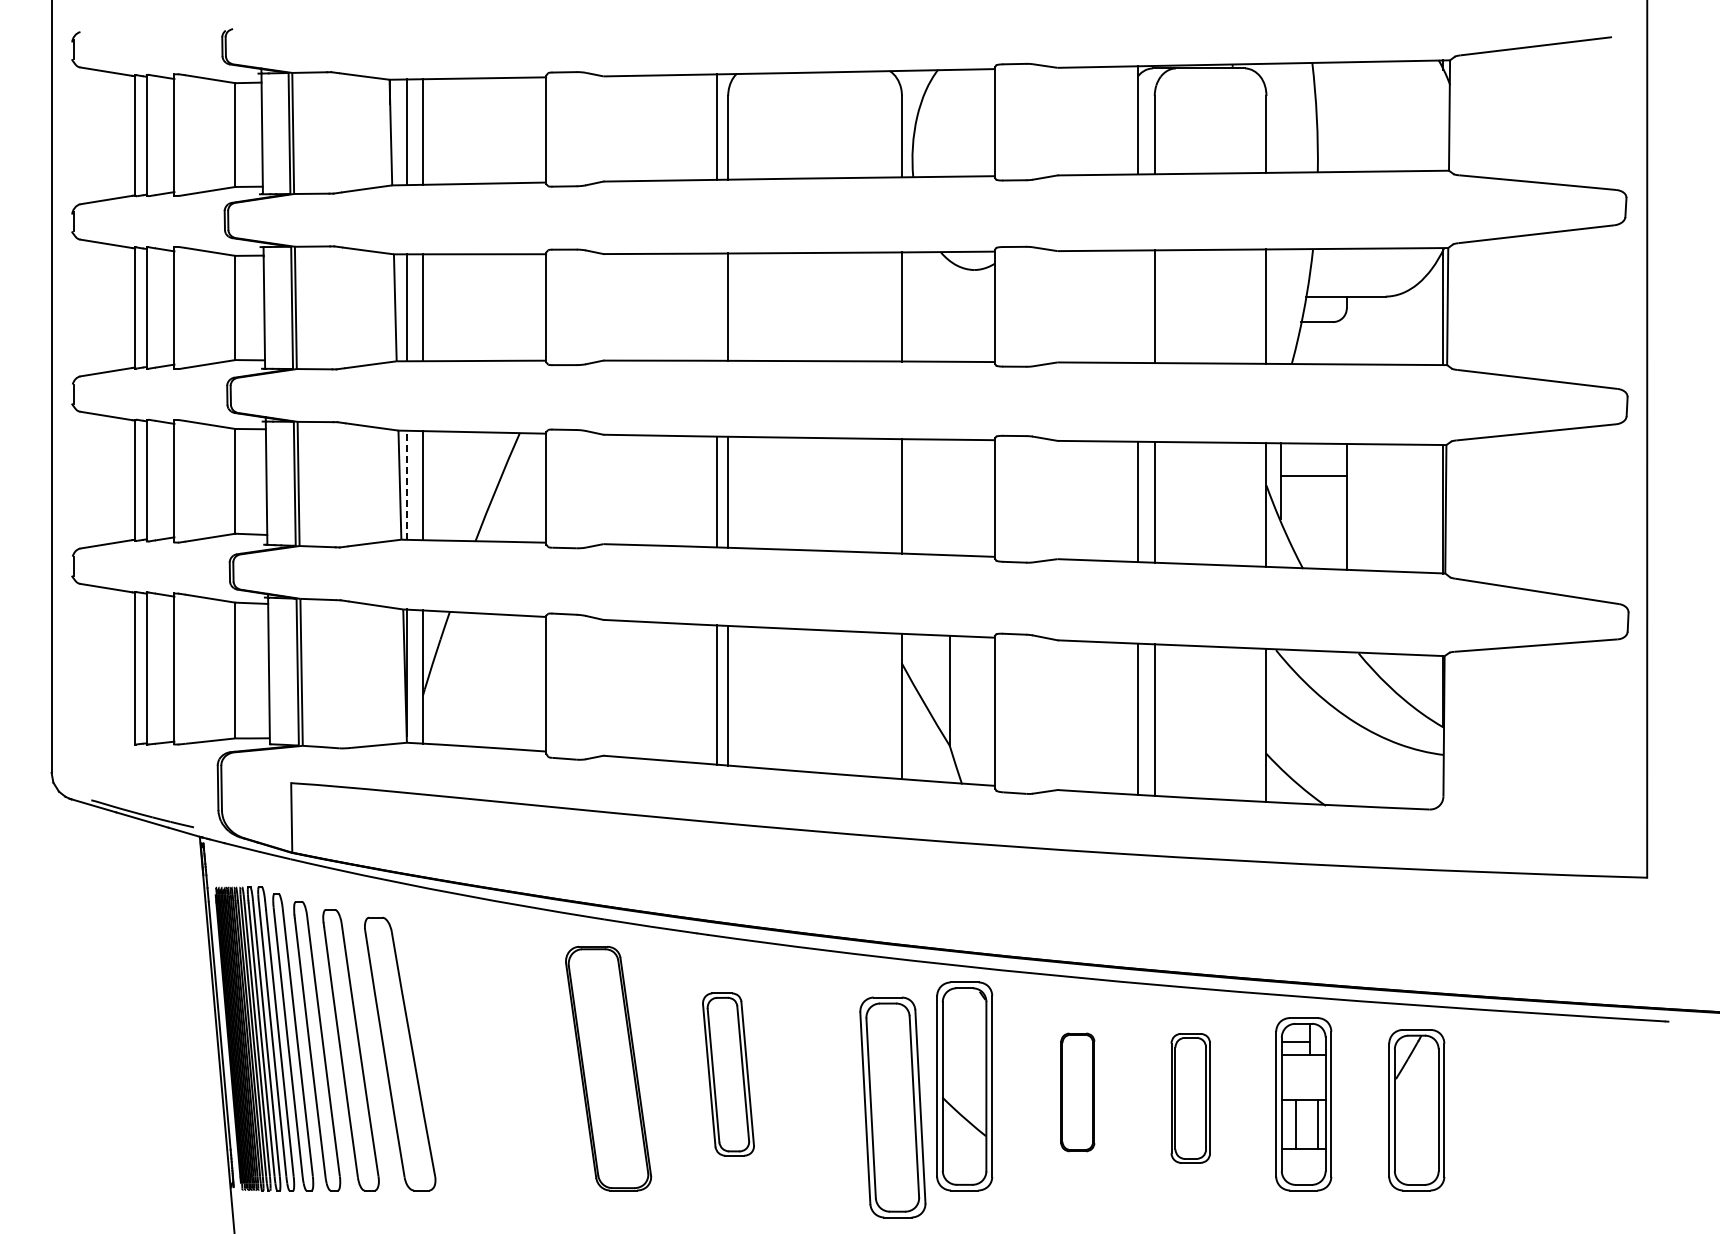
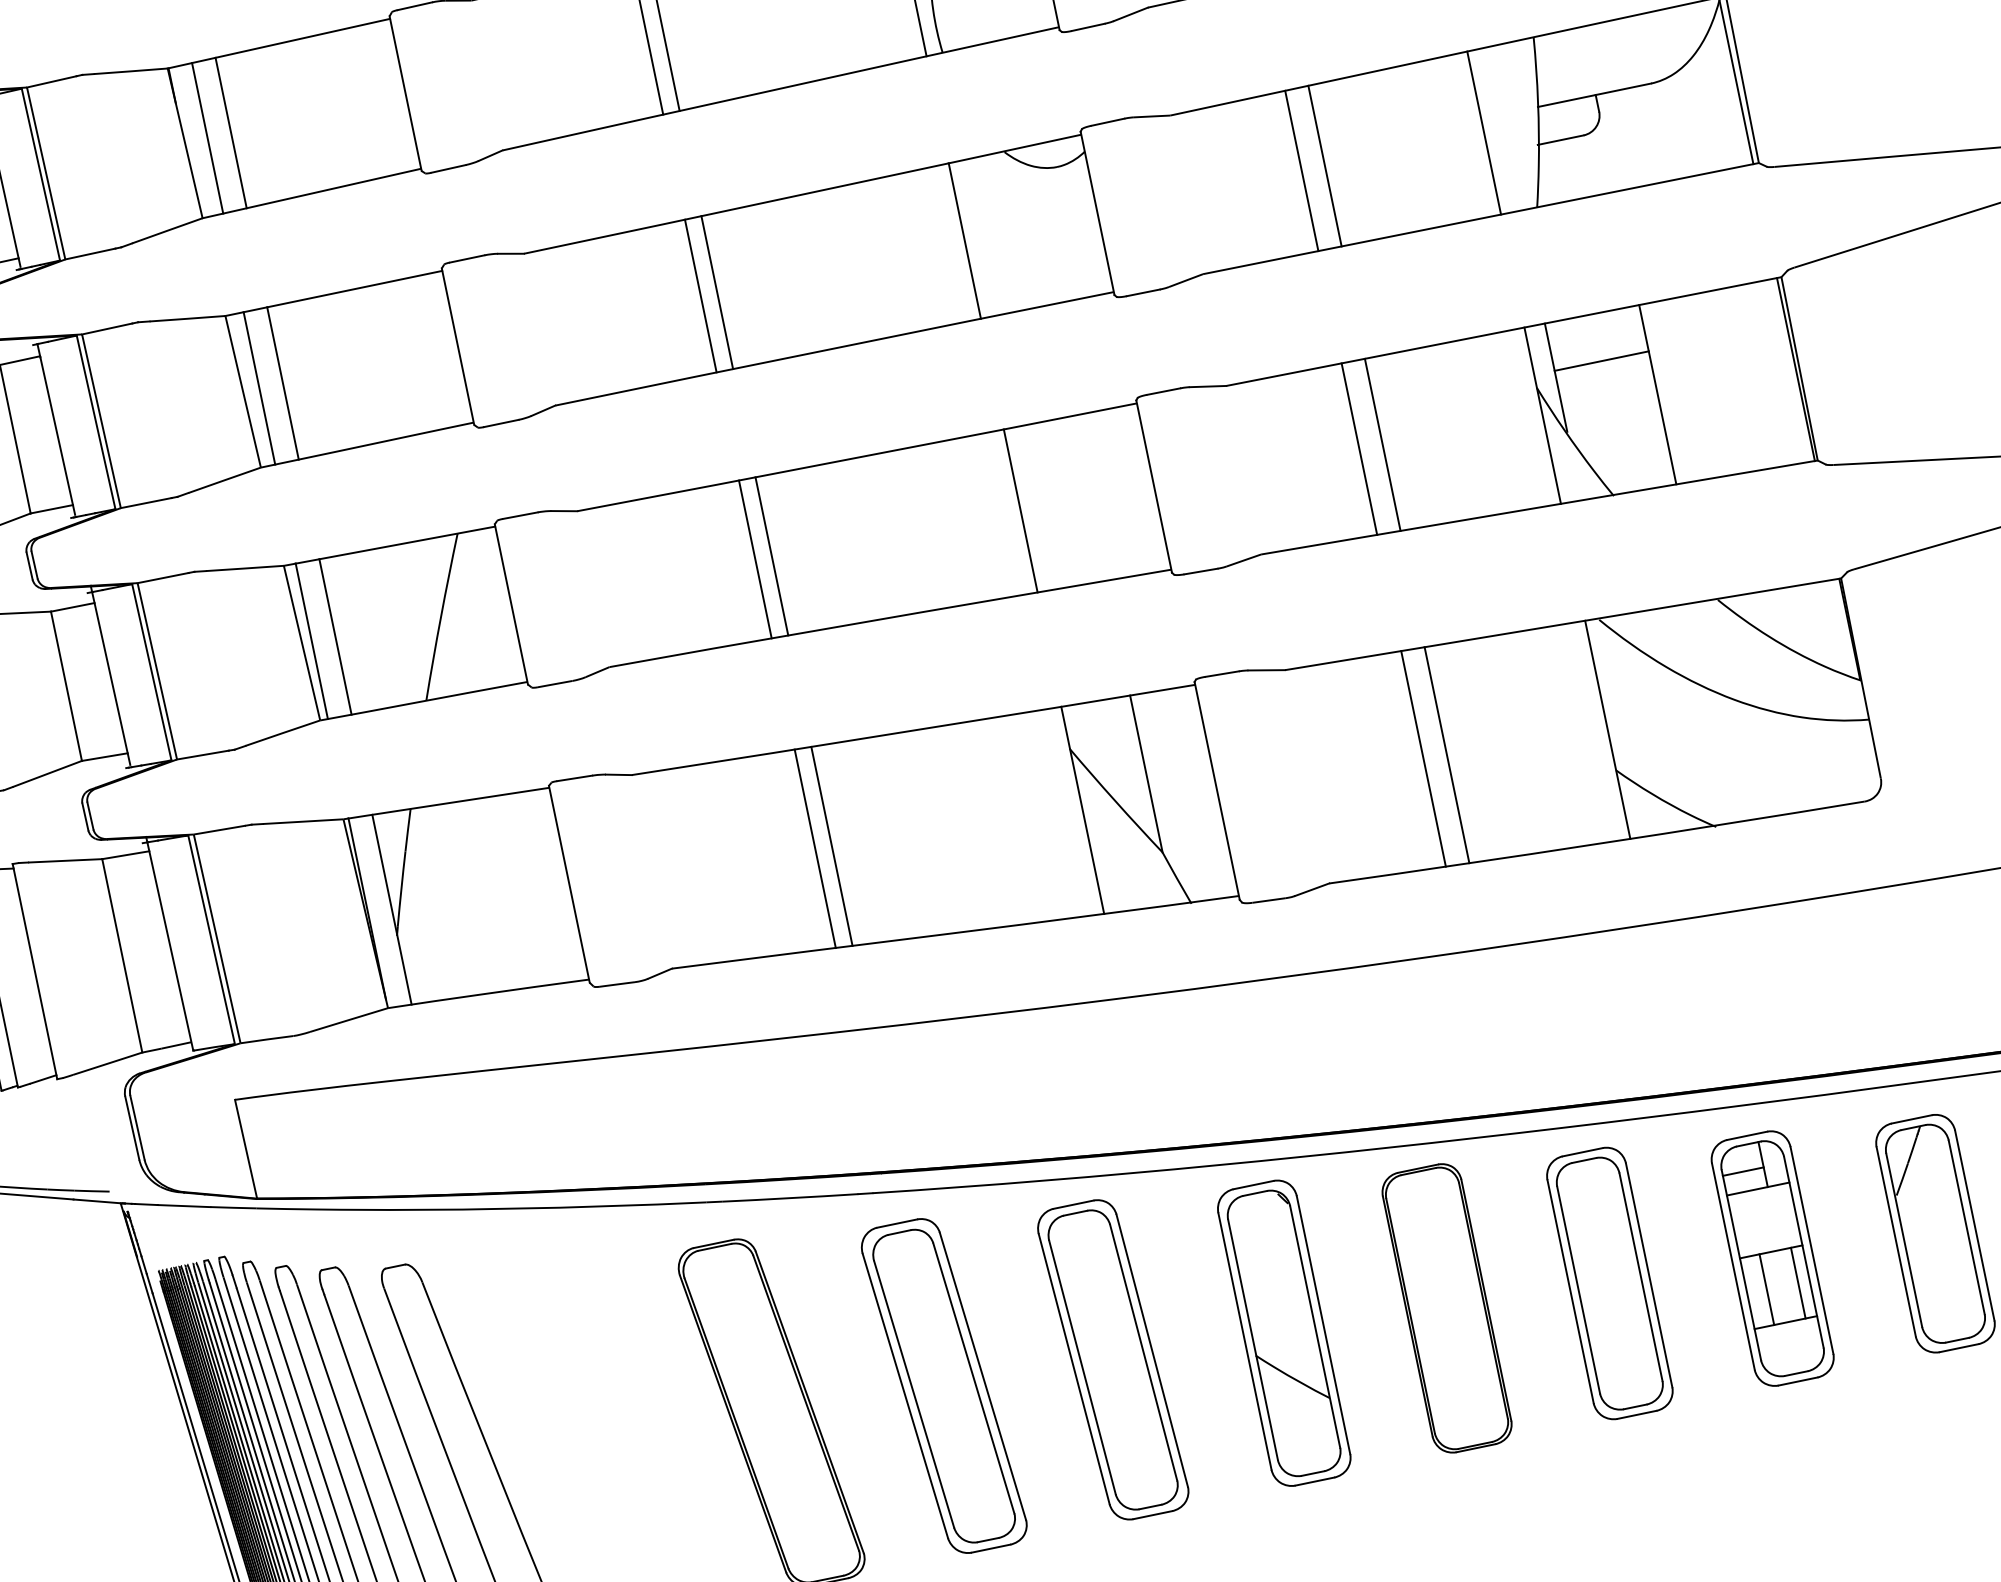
line: (716, 306) -> (700, 295), added
line: (1138, 306) -> (1301, 170), added
line: (406, 485) -> (311, 641), dashed -> solid
part: (728, 1074) -> (944, 1385), size x1.43
part: (1077, 1092) -> (1446, 1308), size x1.67
part: (1190, 1098) -> (1609, 1283), size x1.43
part: (892, 1107) -> (1112, 1359), moved

